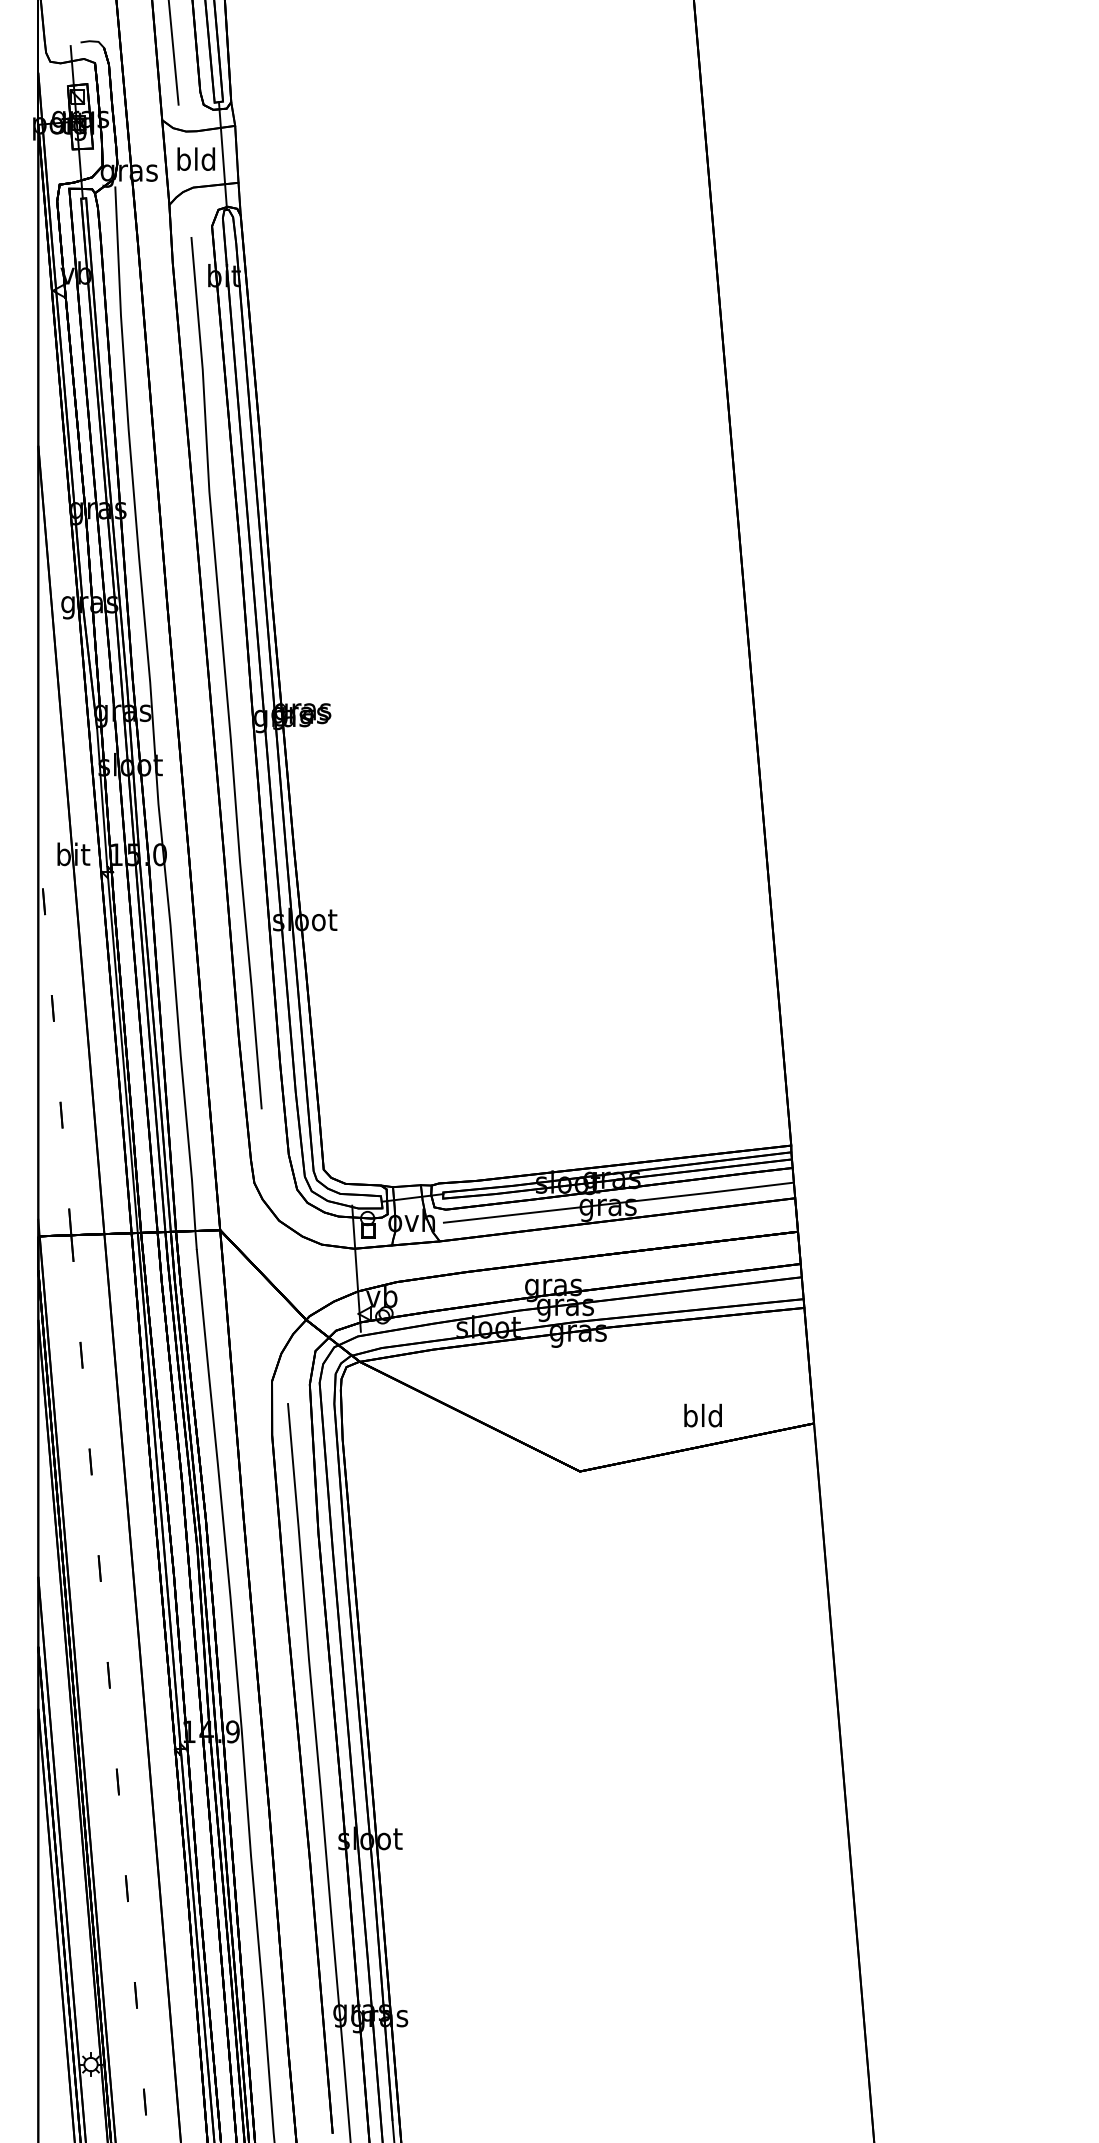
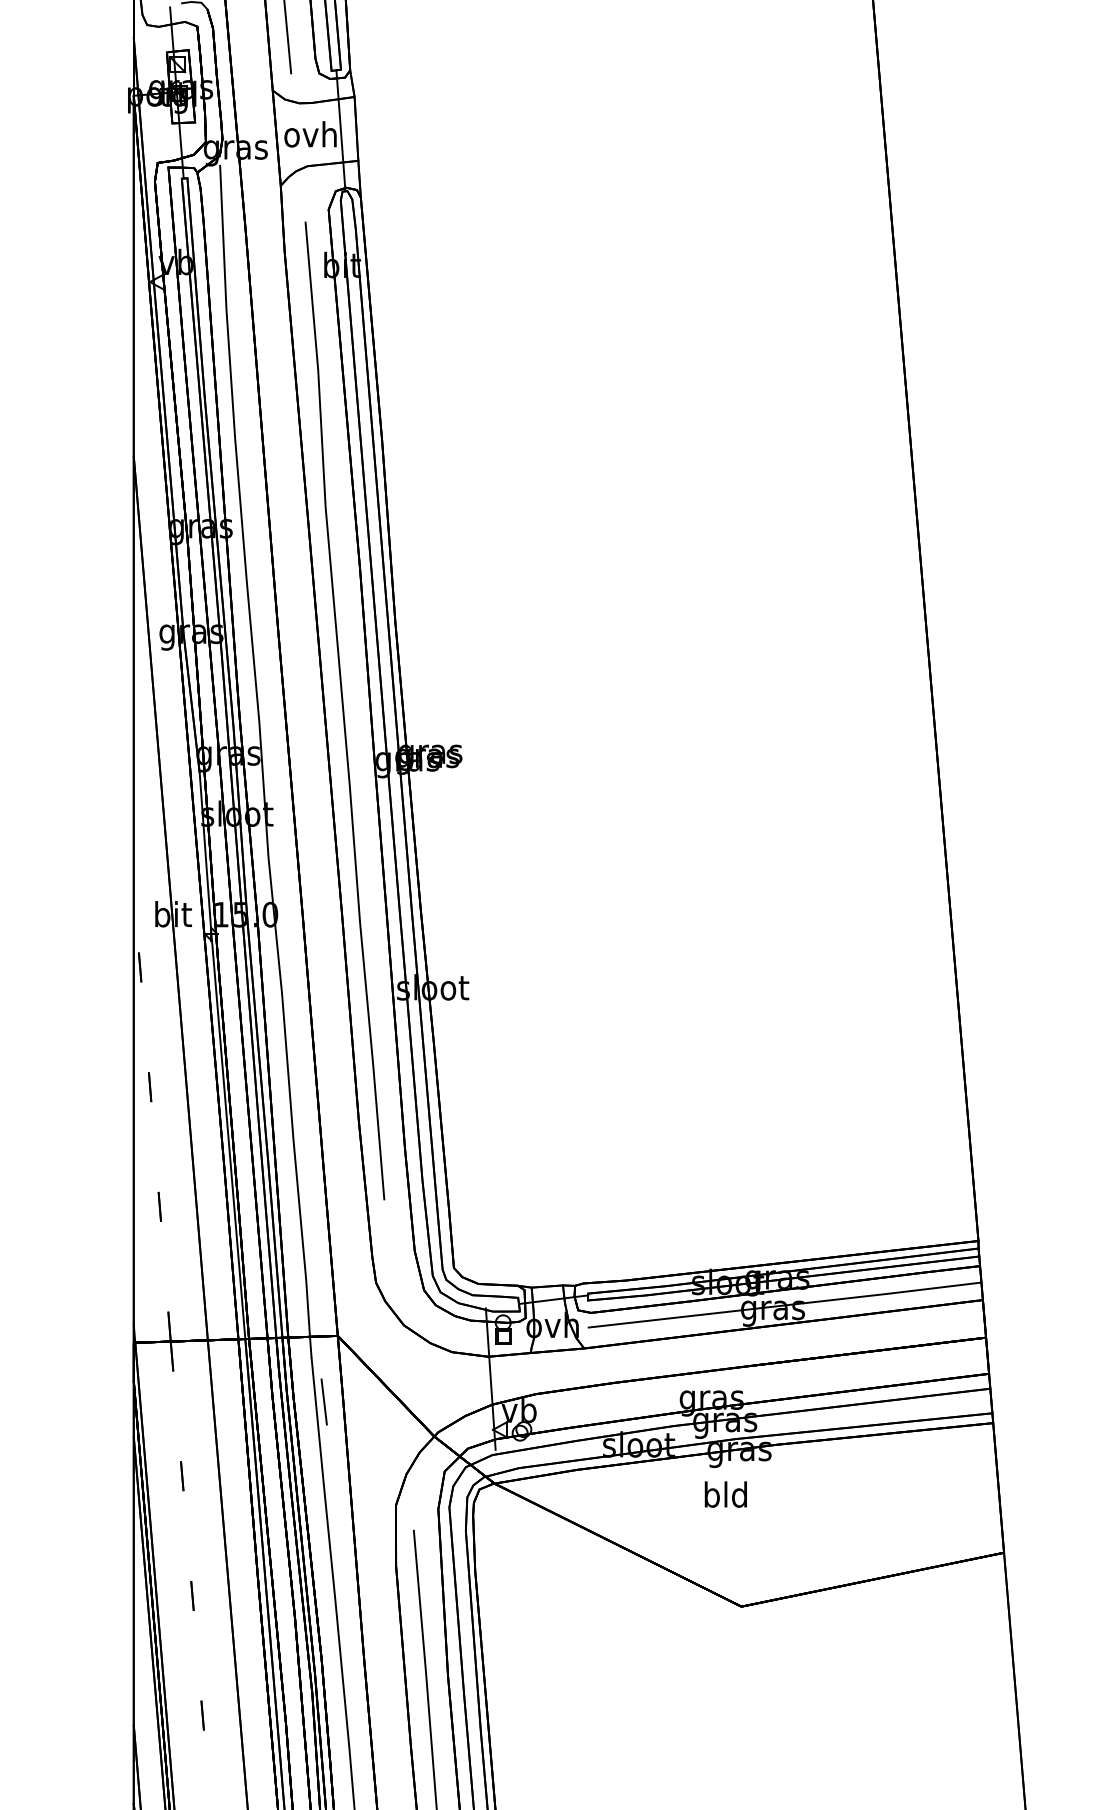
text: (195, 158) -> (310, 133), bld -> ovh
line: (207, 1289) -> (323, 1402), added
text: (702, 1415) -> (725, 1494), moved

